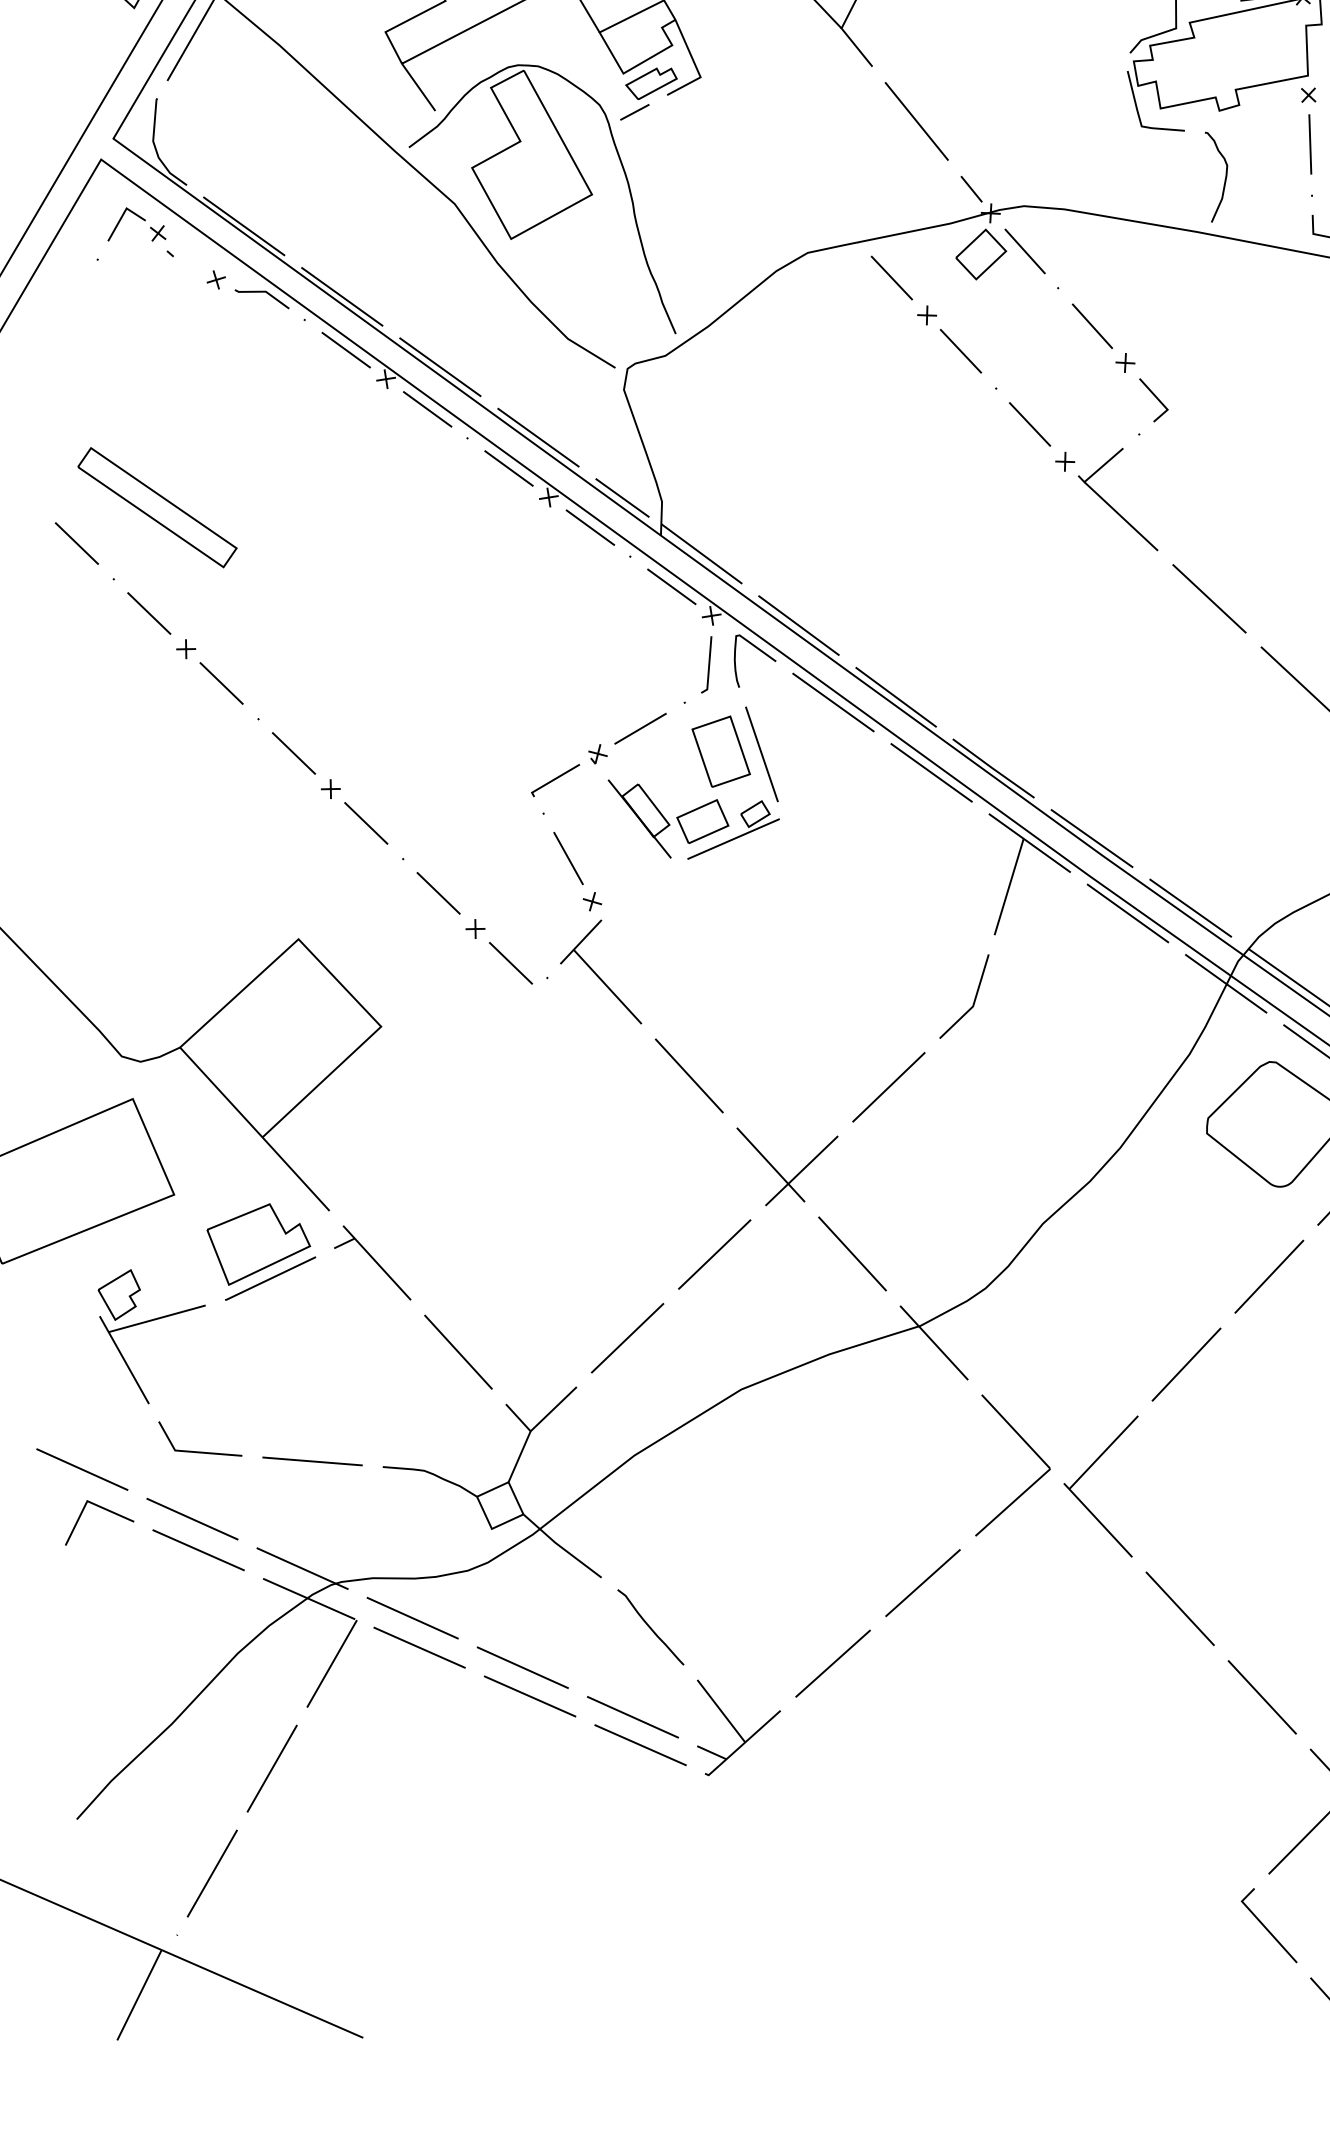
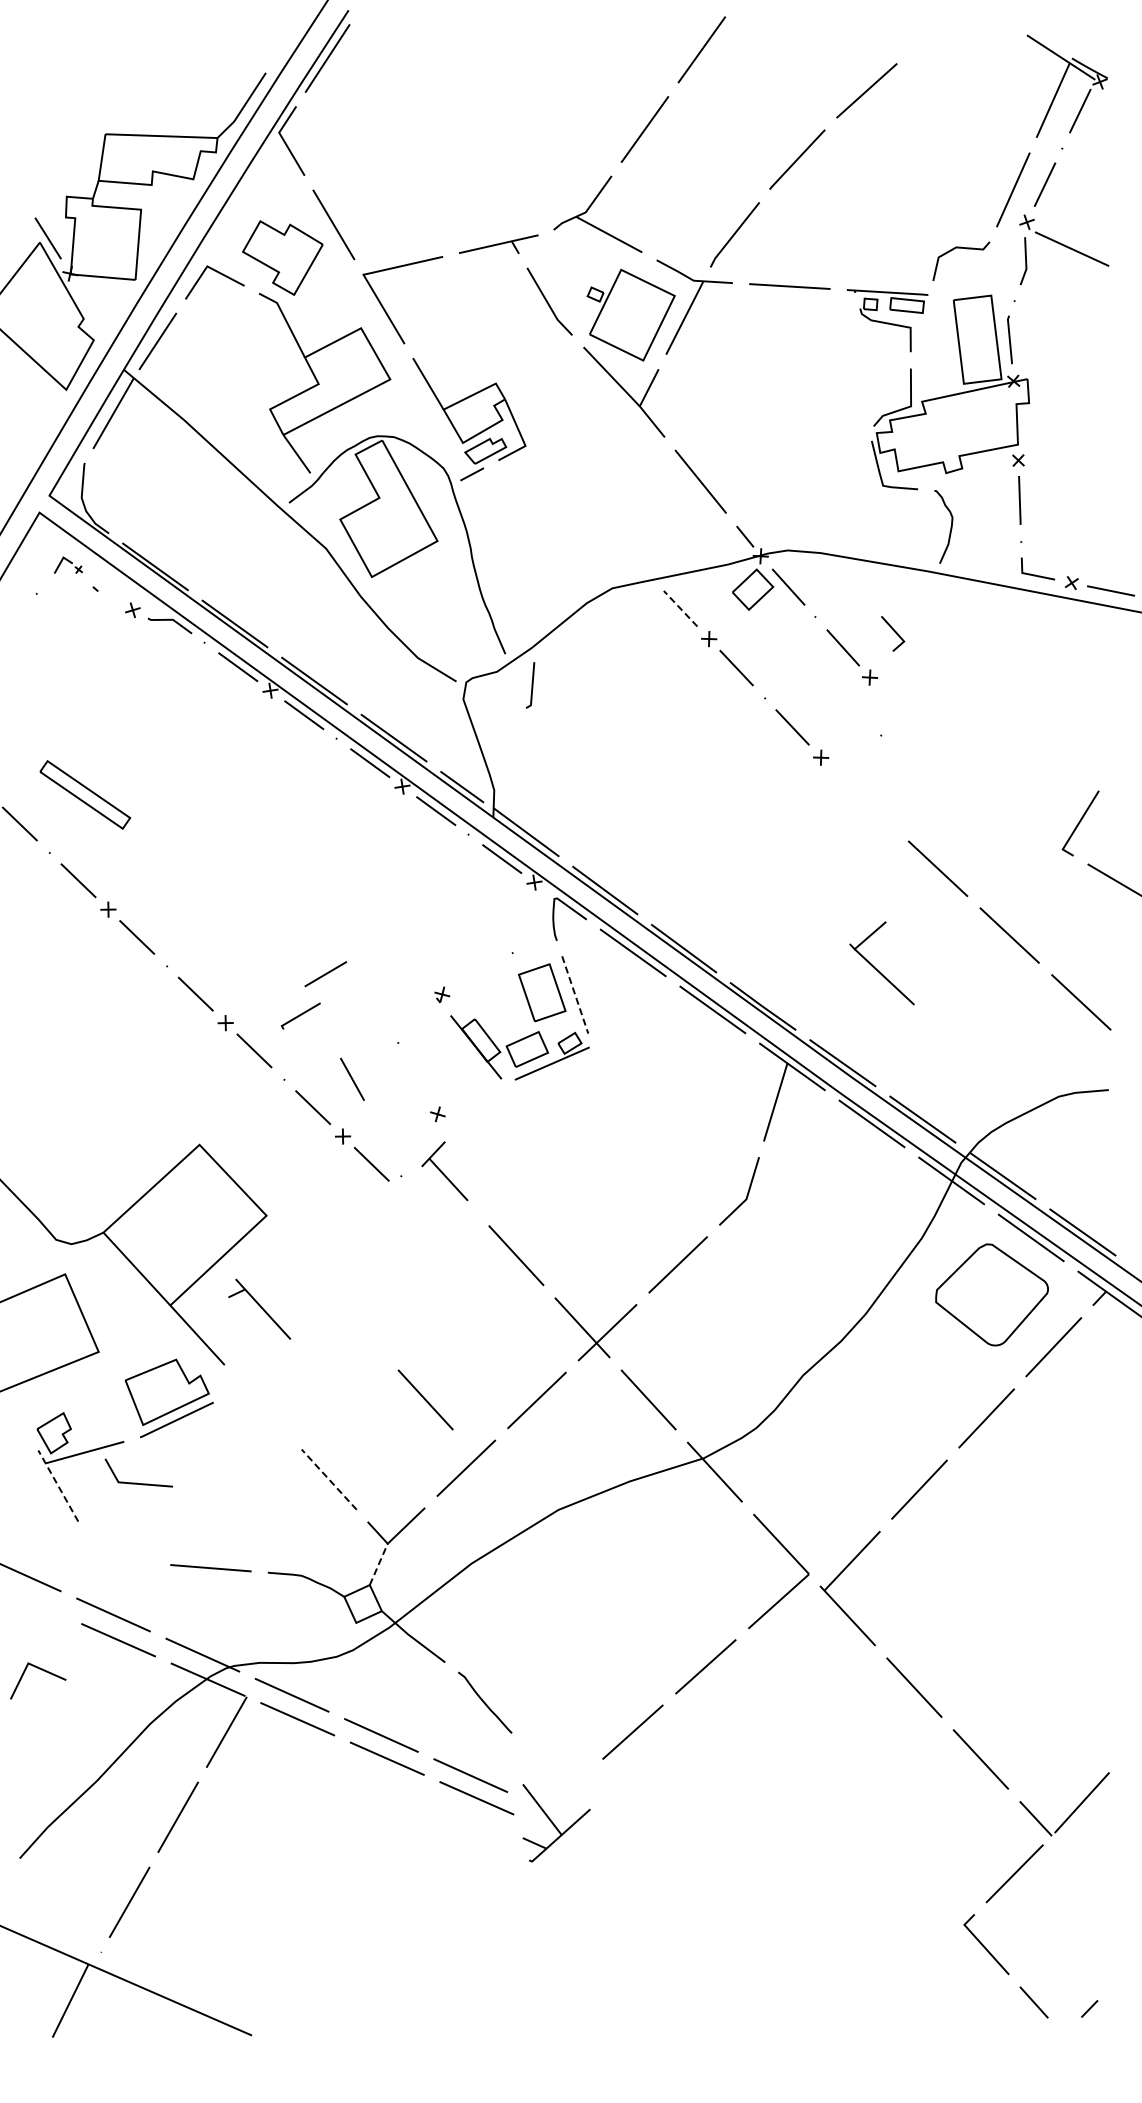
part: (136, 224) -> (68, 565), size x0.6
line: (891, 277) -> (680, 608), solid -> dashed
line: (1155, 398) -> (894, 632), moved
part: (1111, 505) -> (876, 968), moved
part: (157, 507) -> (85, 794), size x0.7
line: (707, 665) -> (531, 685), moved
line: (640, 729) -> (325, 974), moved
line: (762, 753) -> (575, 994), solid -> dashed
line: (555, 779) -> (300, 1015), moved
line: (568, 857) -> (352, 1078), moved
part: (600, 970) -> (444, 1170), size x0.7
line: (577, 1253) -> (425, 1399), added
part: (372, 1261) -> (259, 1308), moved
line: (458, 1352) -> (329, 1479), solid -> dashed
line: (124, 1360) -> (58, 1486), solid -> dashed
line: (197, 1450) -> (136, 1482), moved
line: (519, 1456) -> (378, 1564), solid -> dashed
line: (106, 1511) -> (43, 1671), moved
part: (738, 1728) -> (556, 1823), moved

